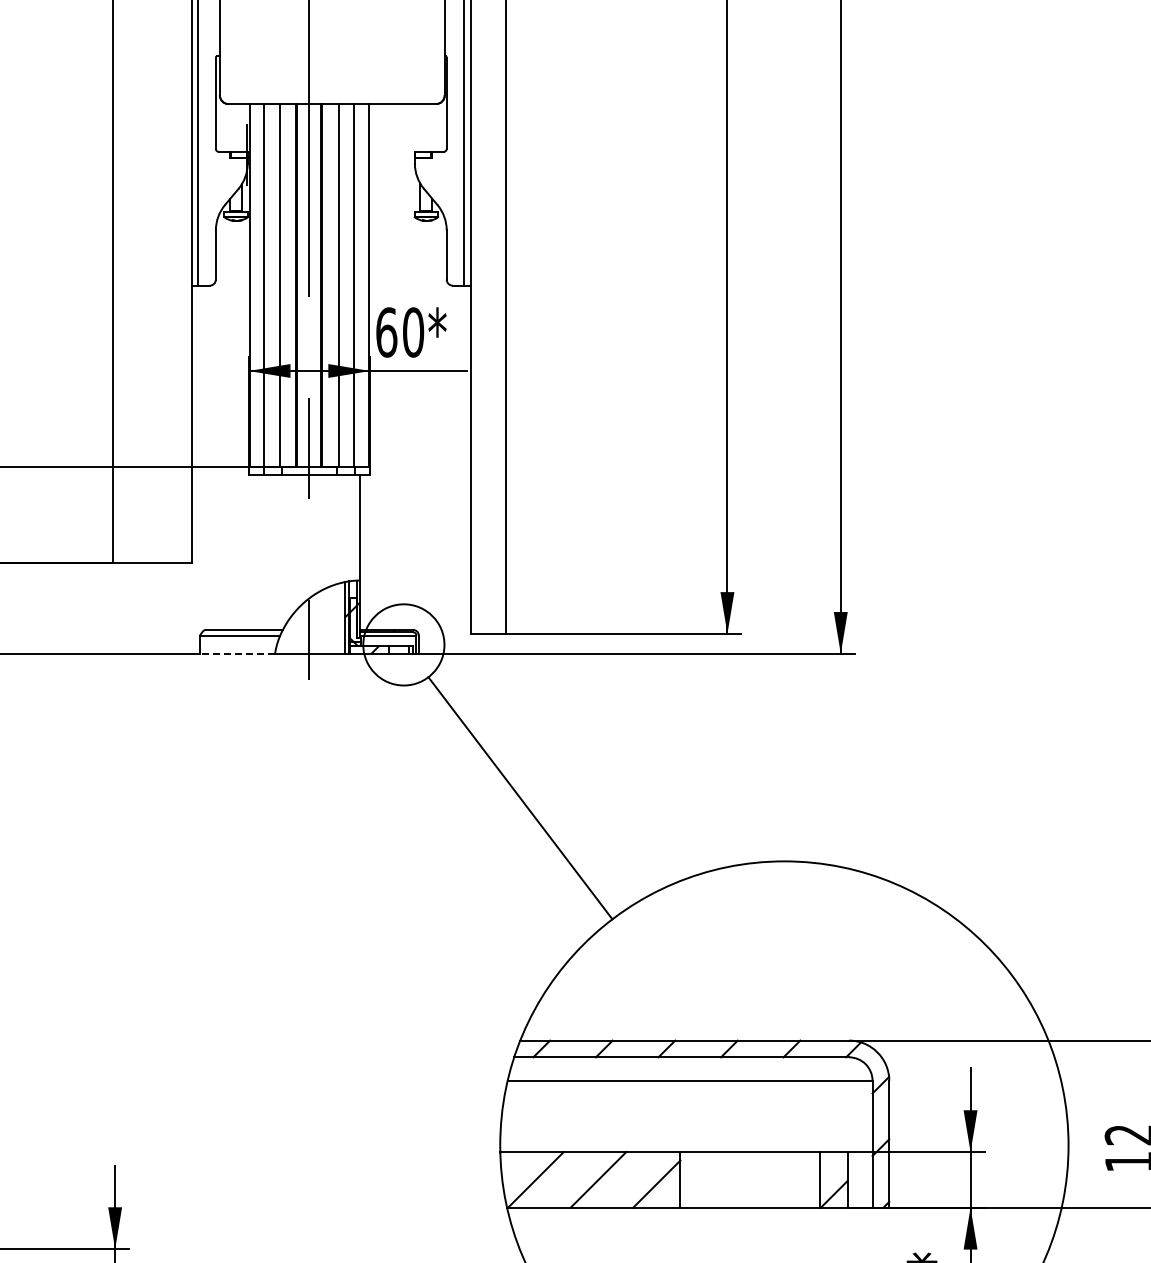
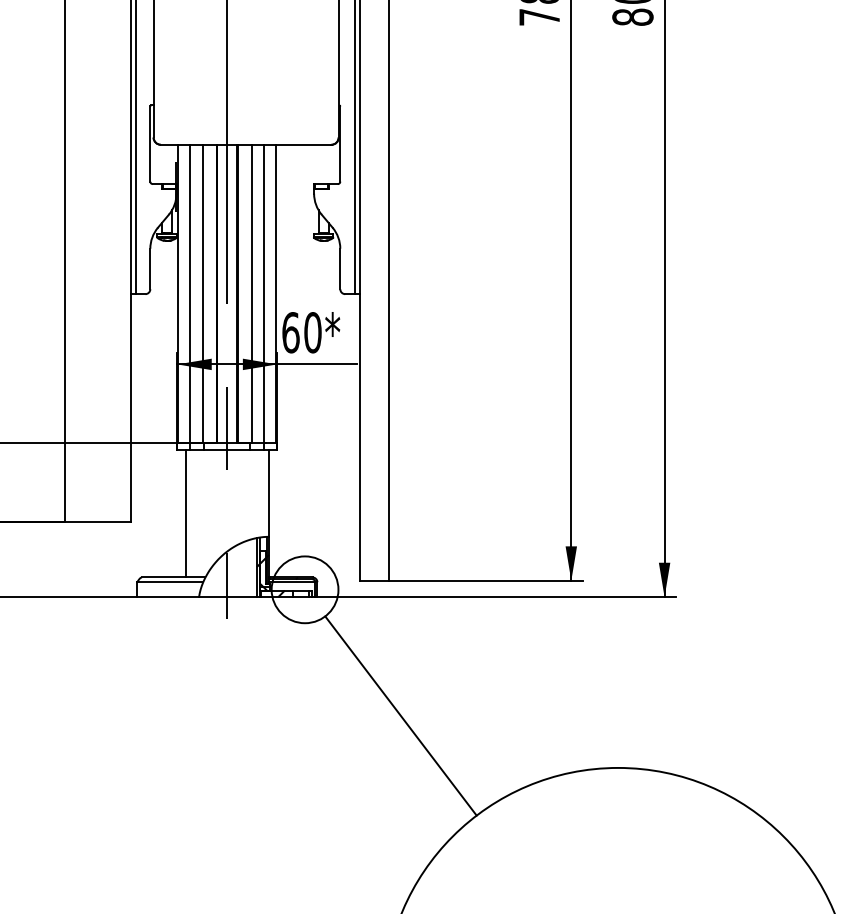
line: (258, 551) -> (185, 512), added
line: (237, 653) -> (168, 596), dashed -> solid

